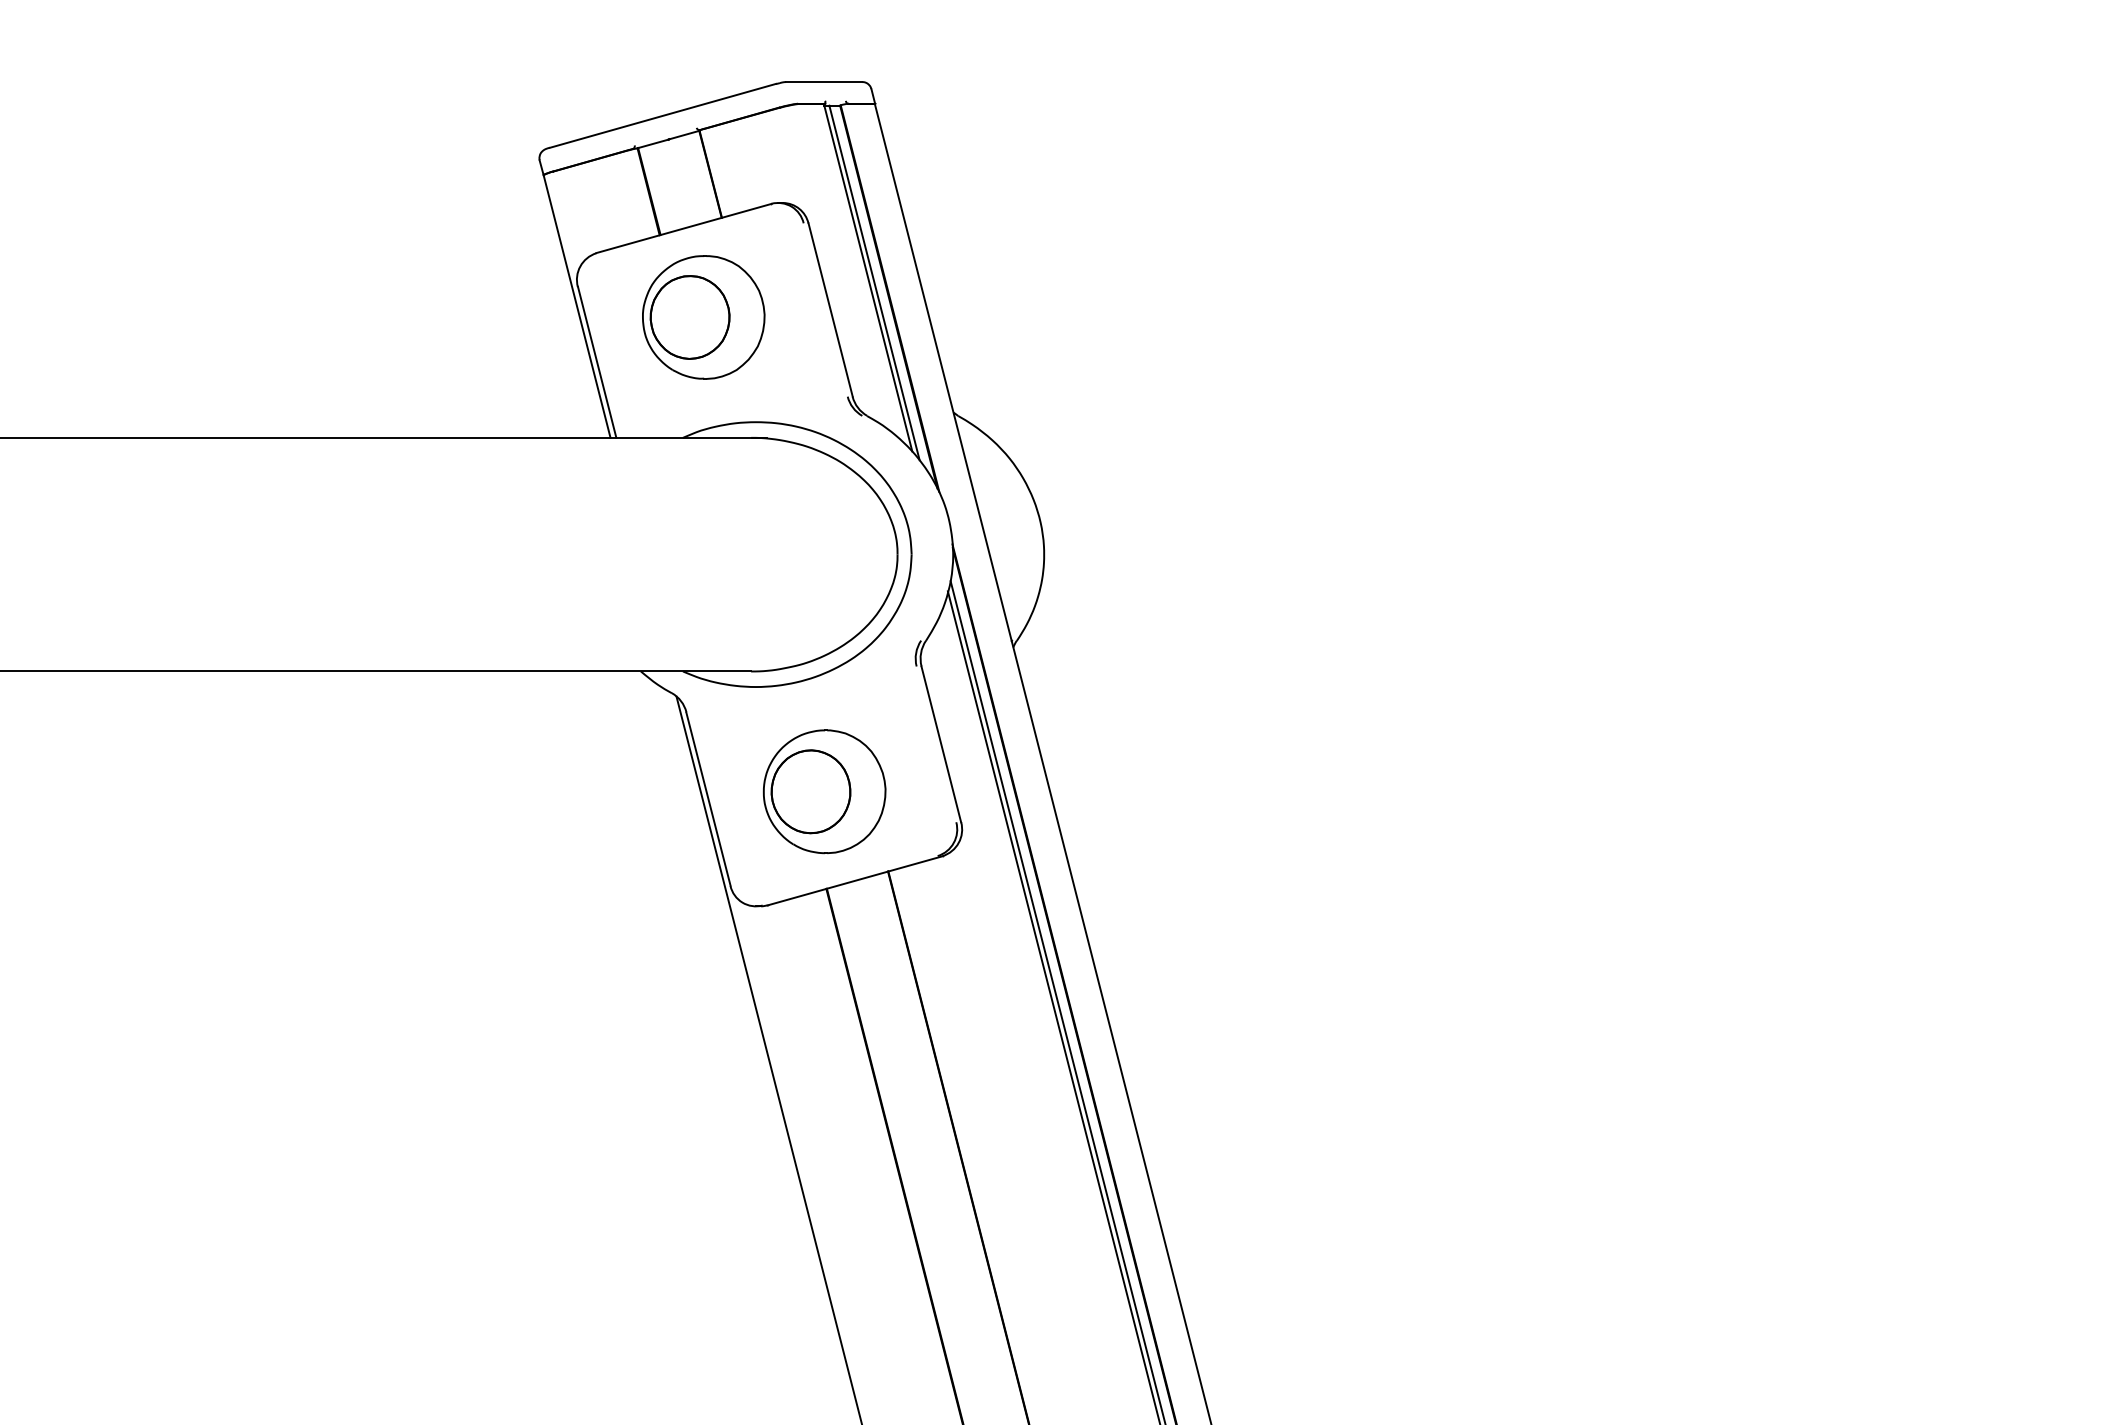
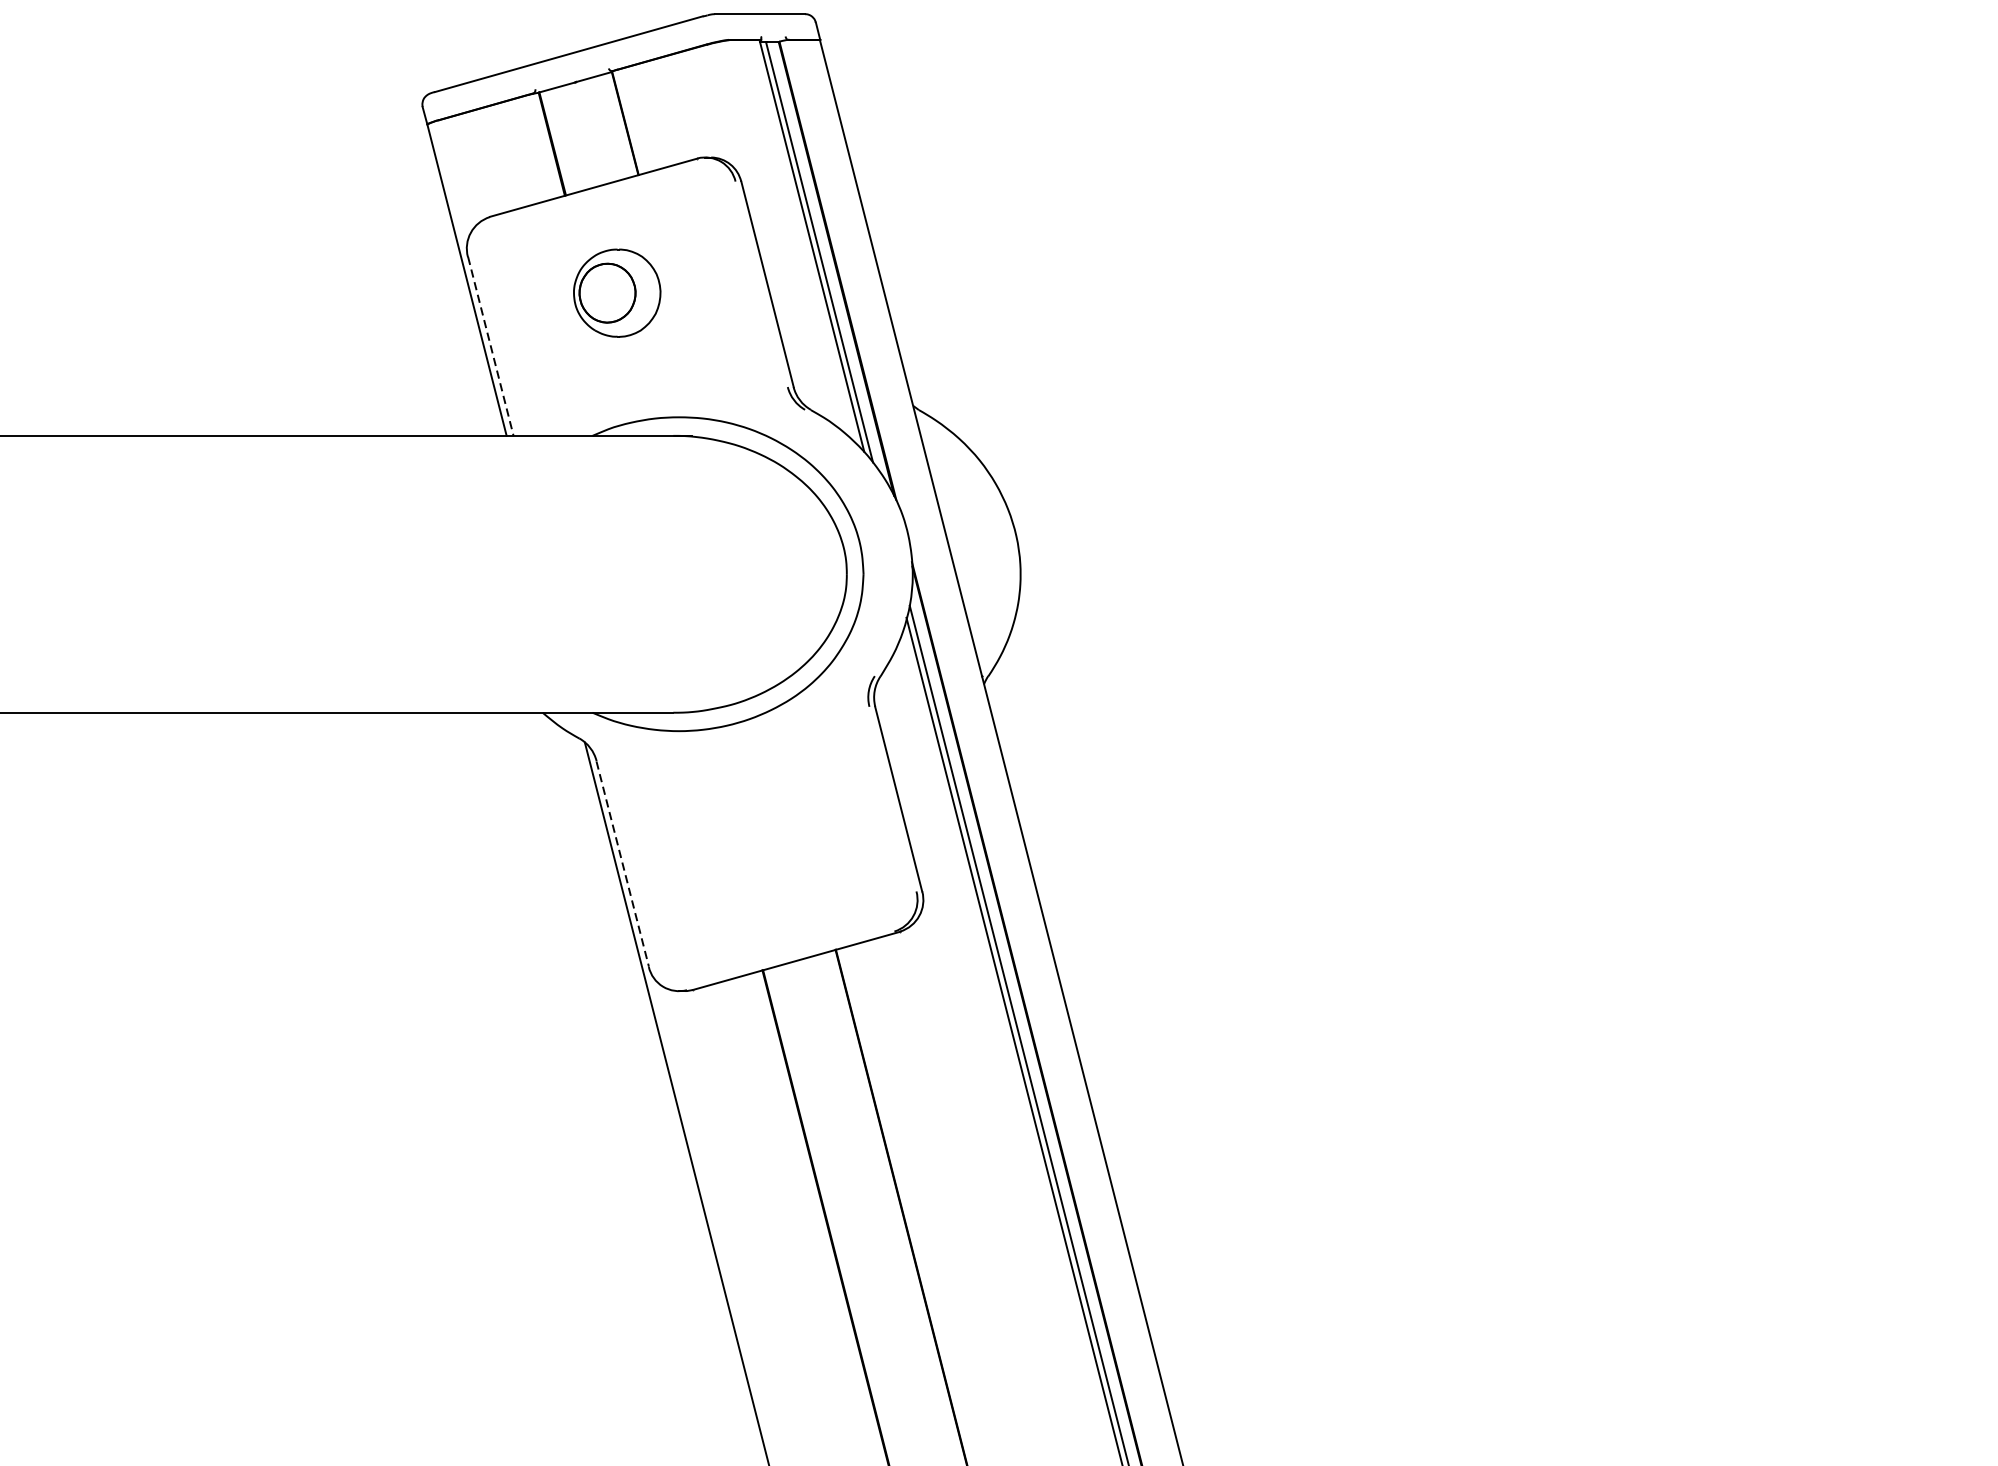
part: (703, 317) -> (616, 293), size x0.6
line: (597, 362) -> (491, 346), solid -> dashed
part: (824, 791) -> (760, 855), removed
line: (708, 799) -> (622, 864), solid -> dashed

